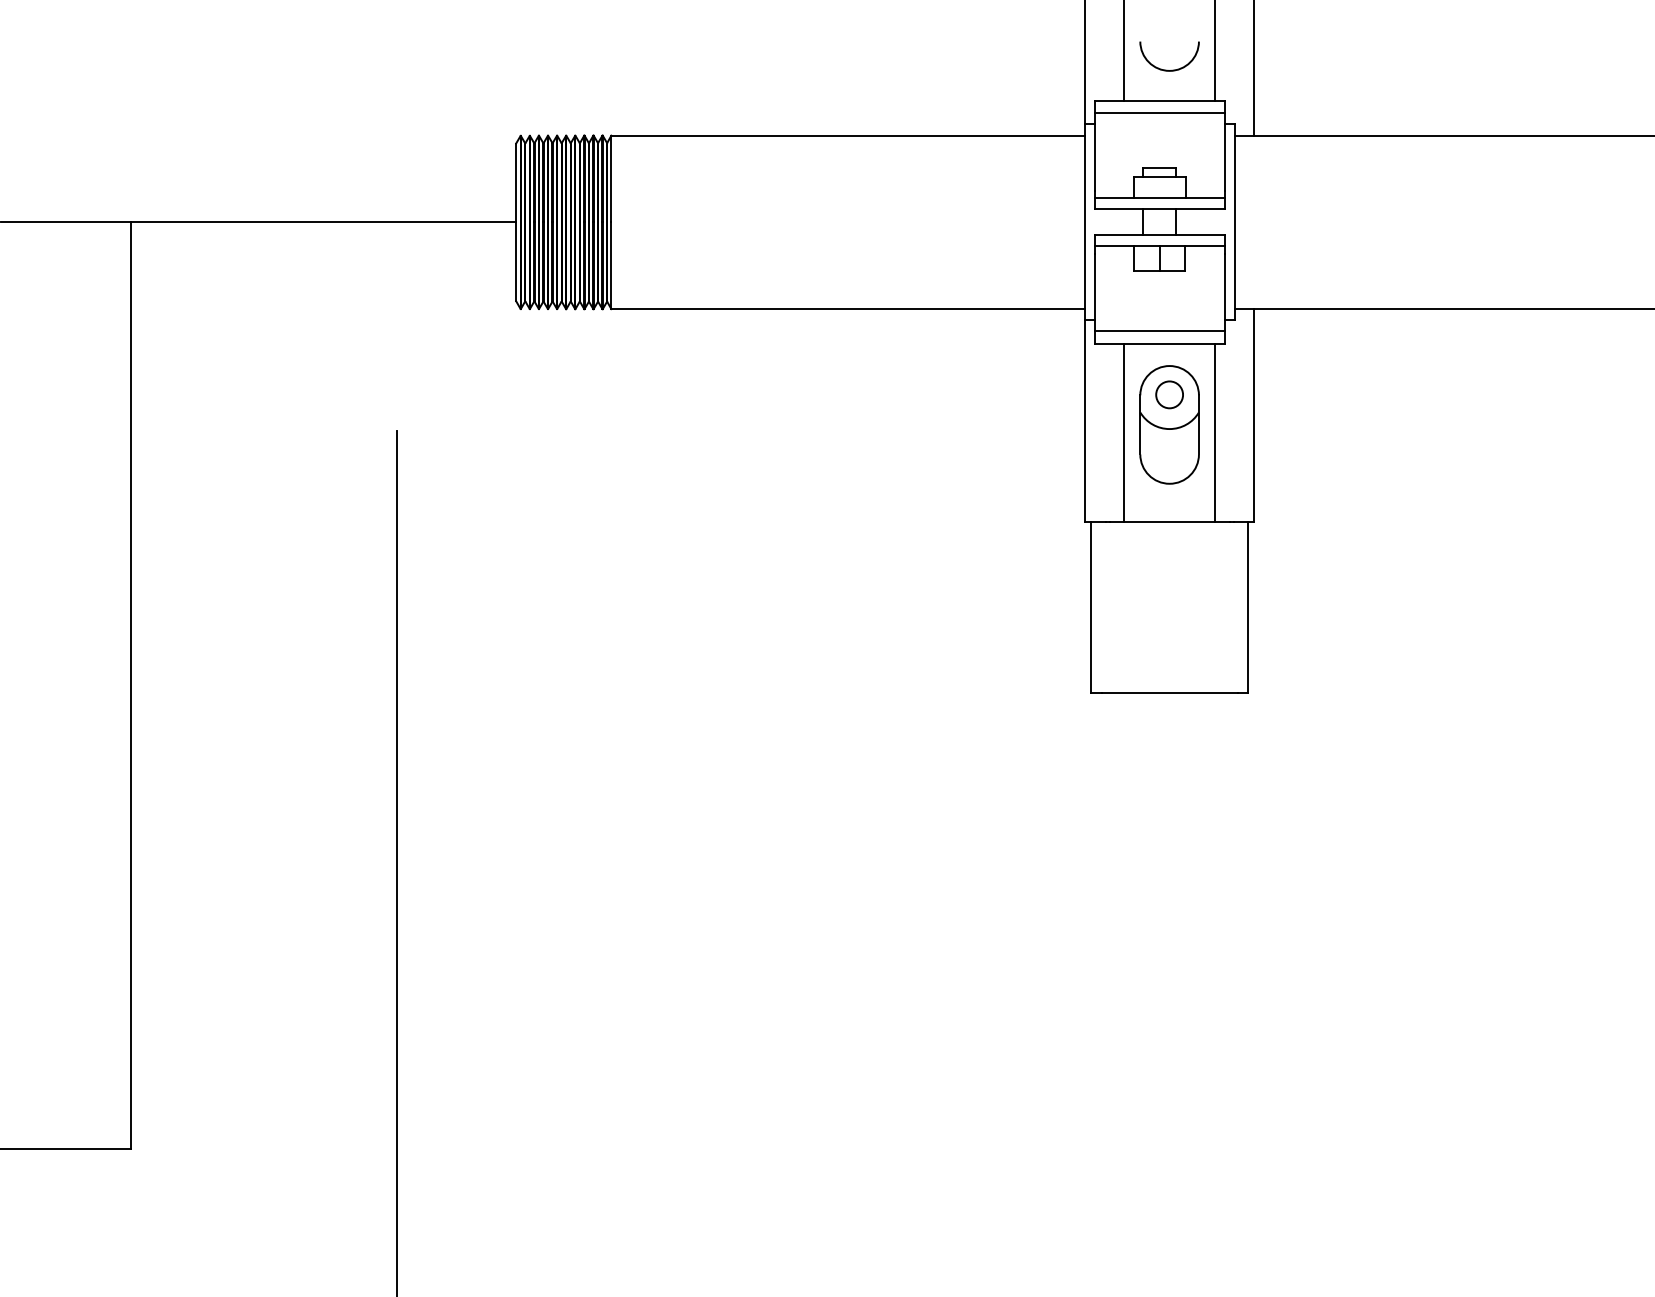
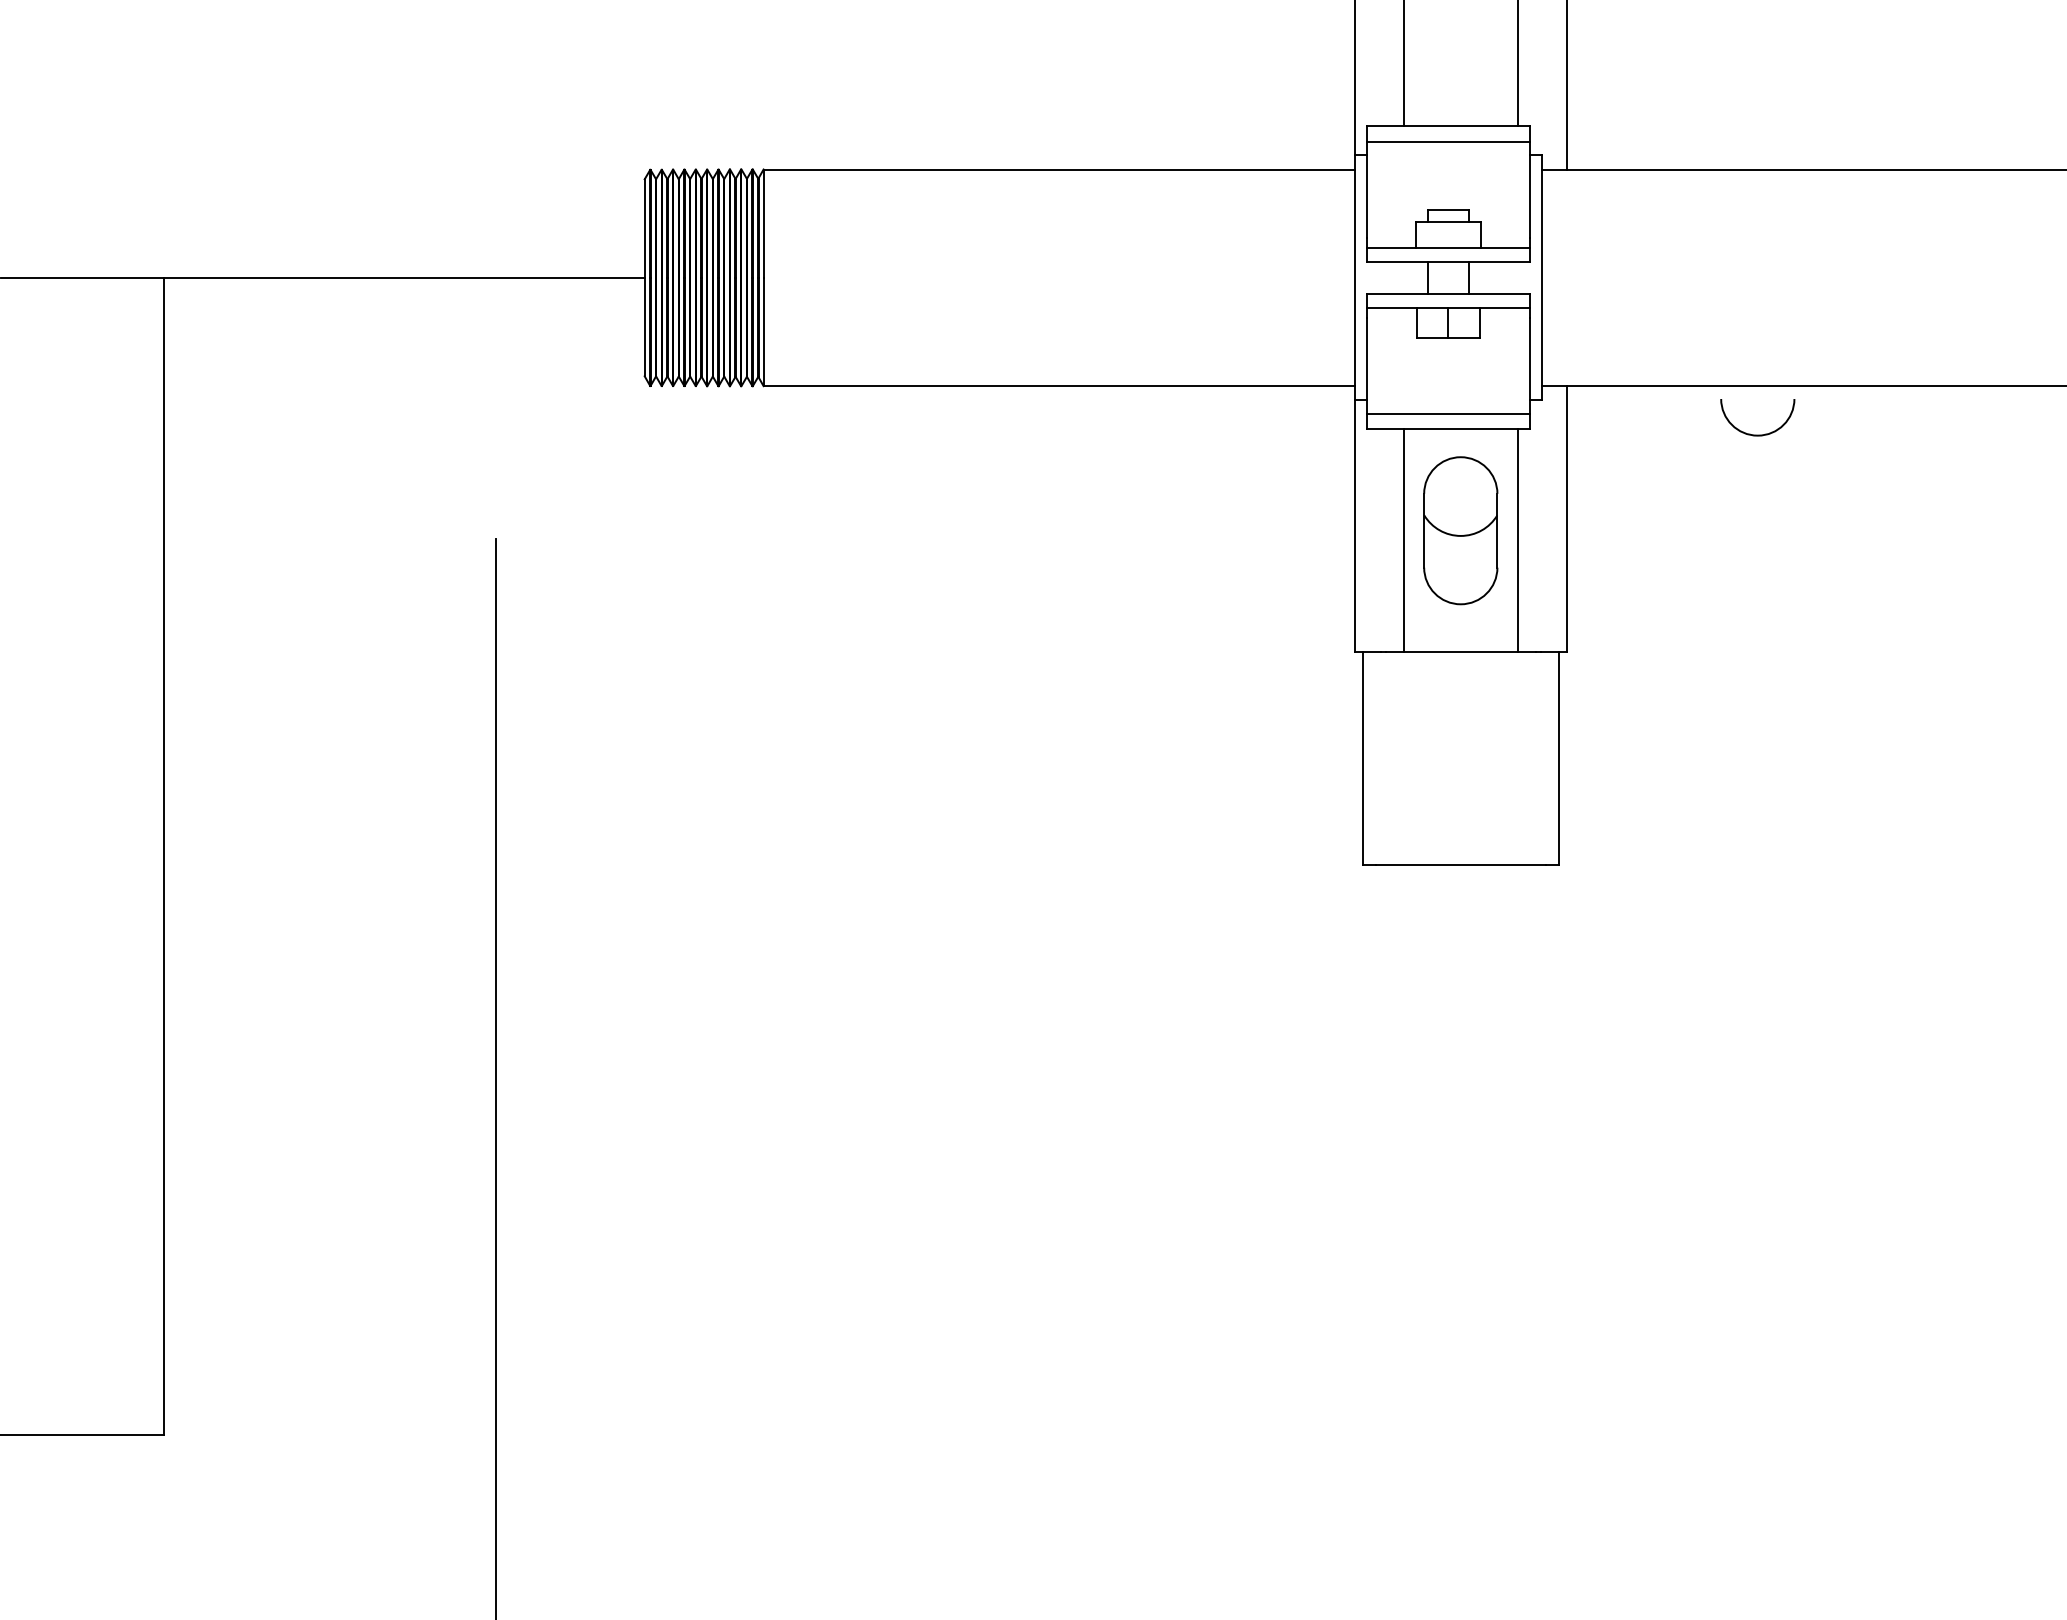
arc: (1169, 69) -> (1757, 434), moved
circle: (1169, 394) -> (1460, 492), removed

